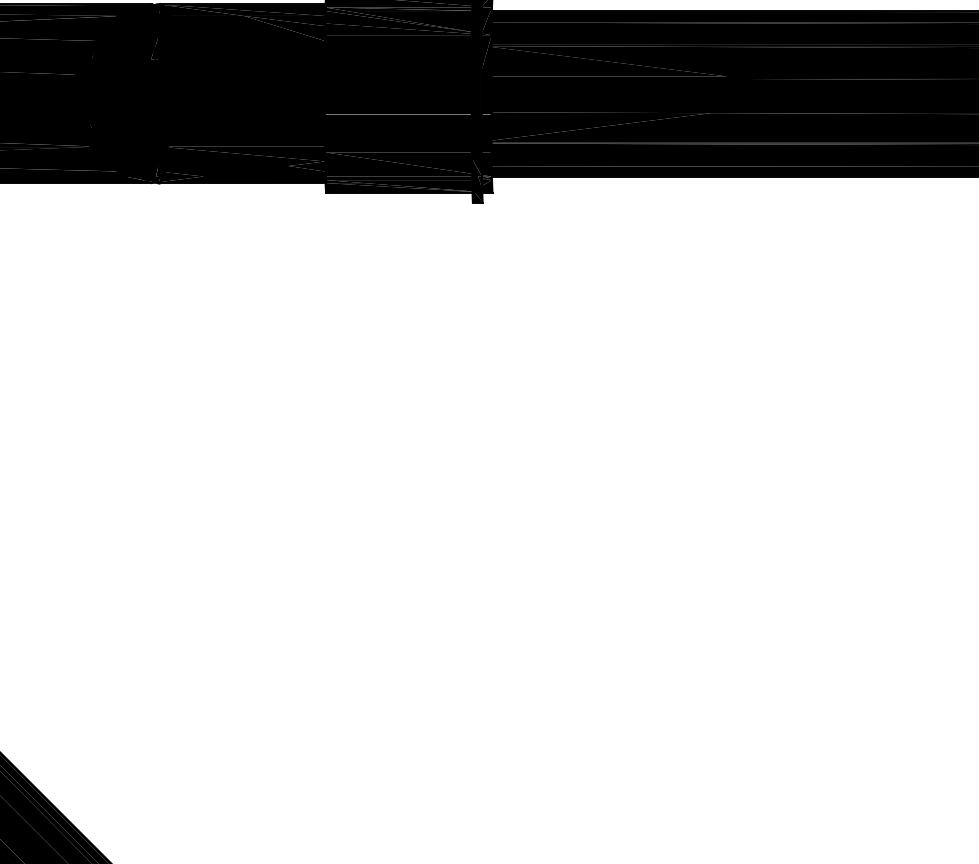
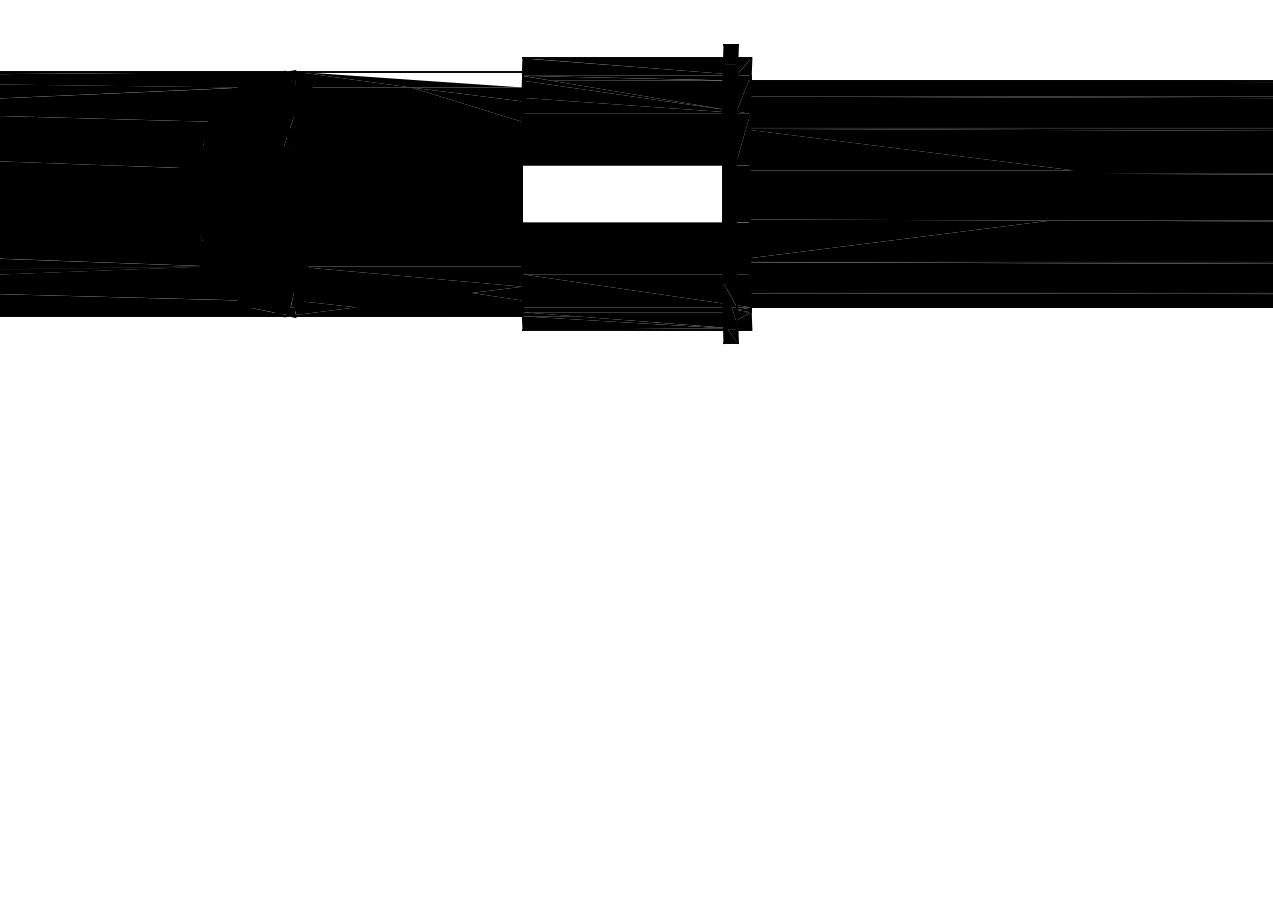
fill: (242, 9) -> (409, 78), removed
fill: (398, 93) -> (622, 193), removed

